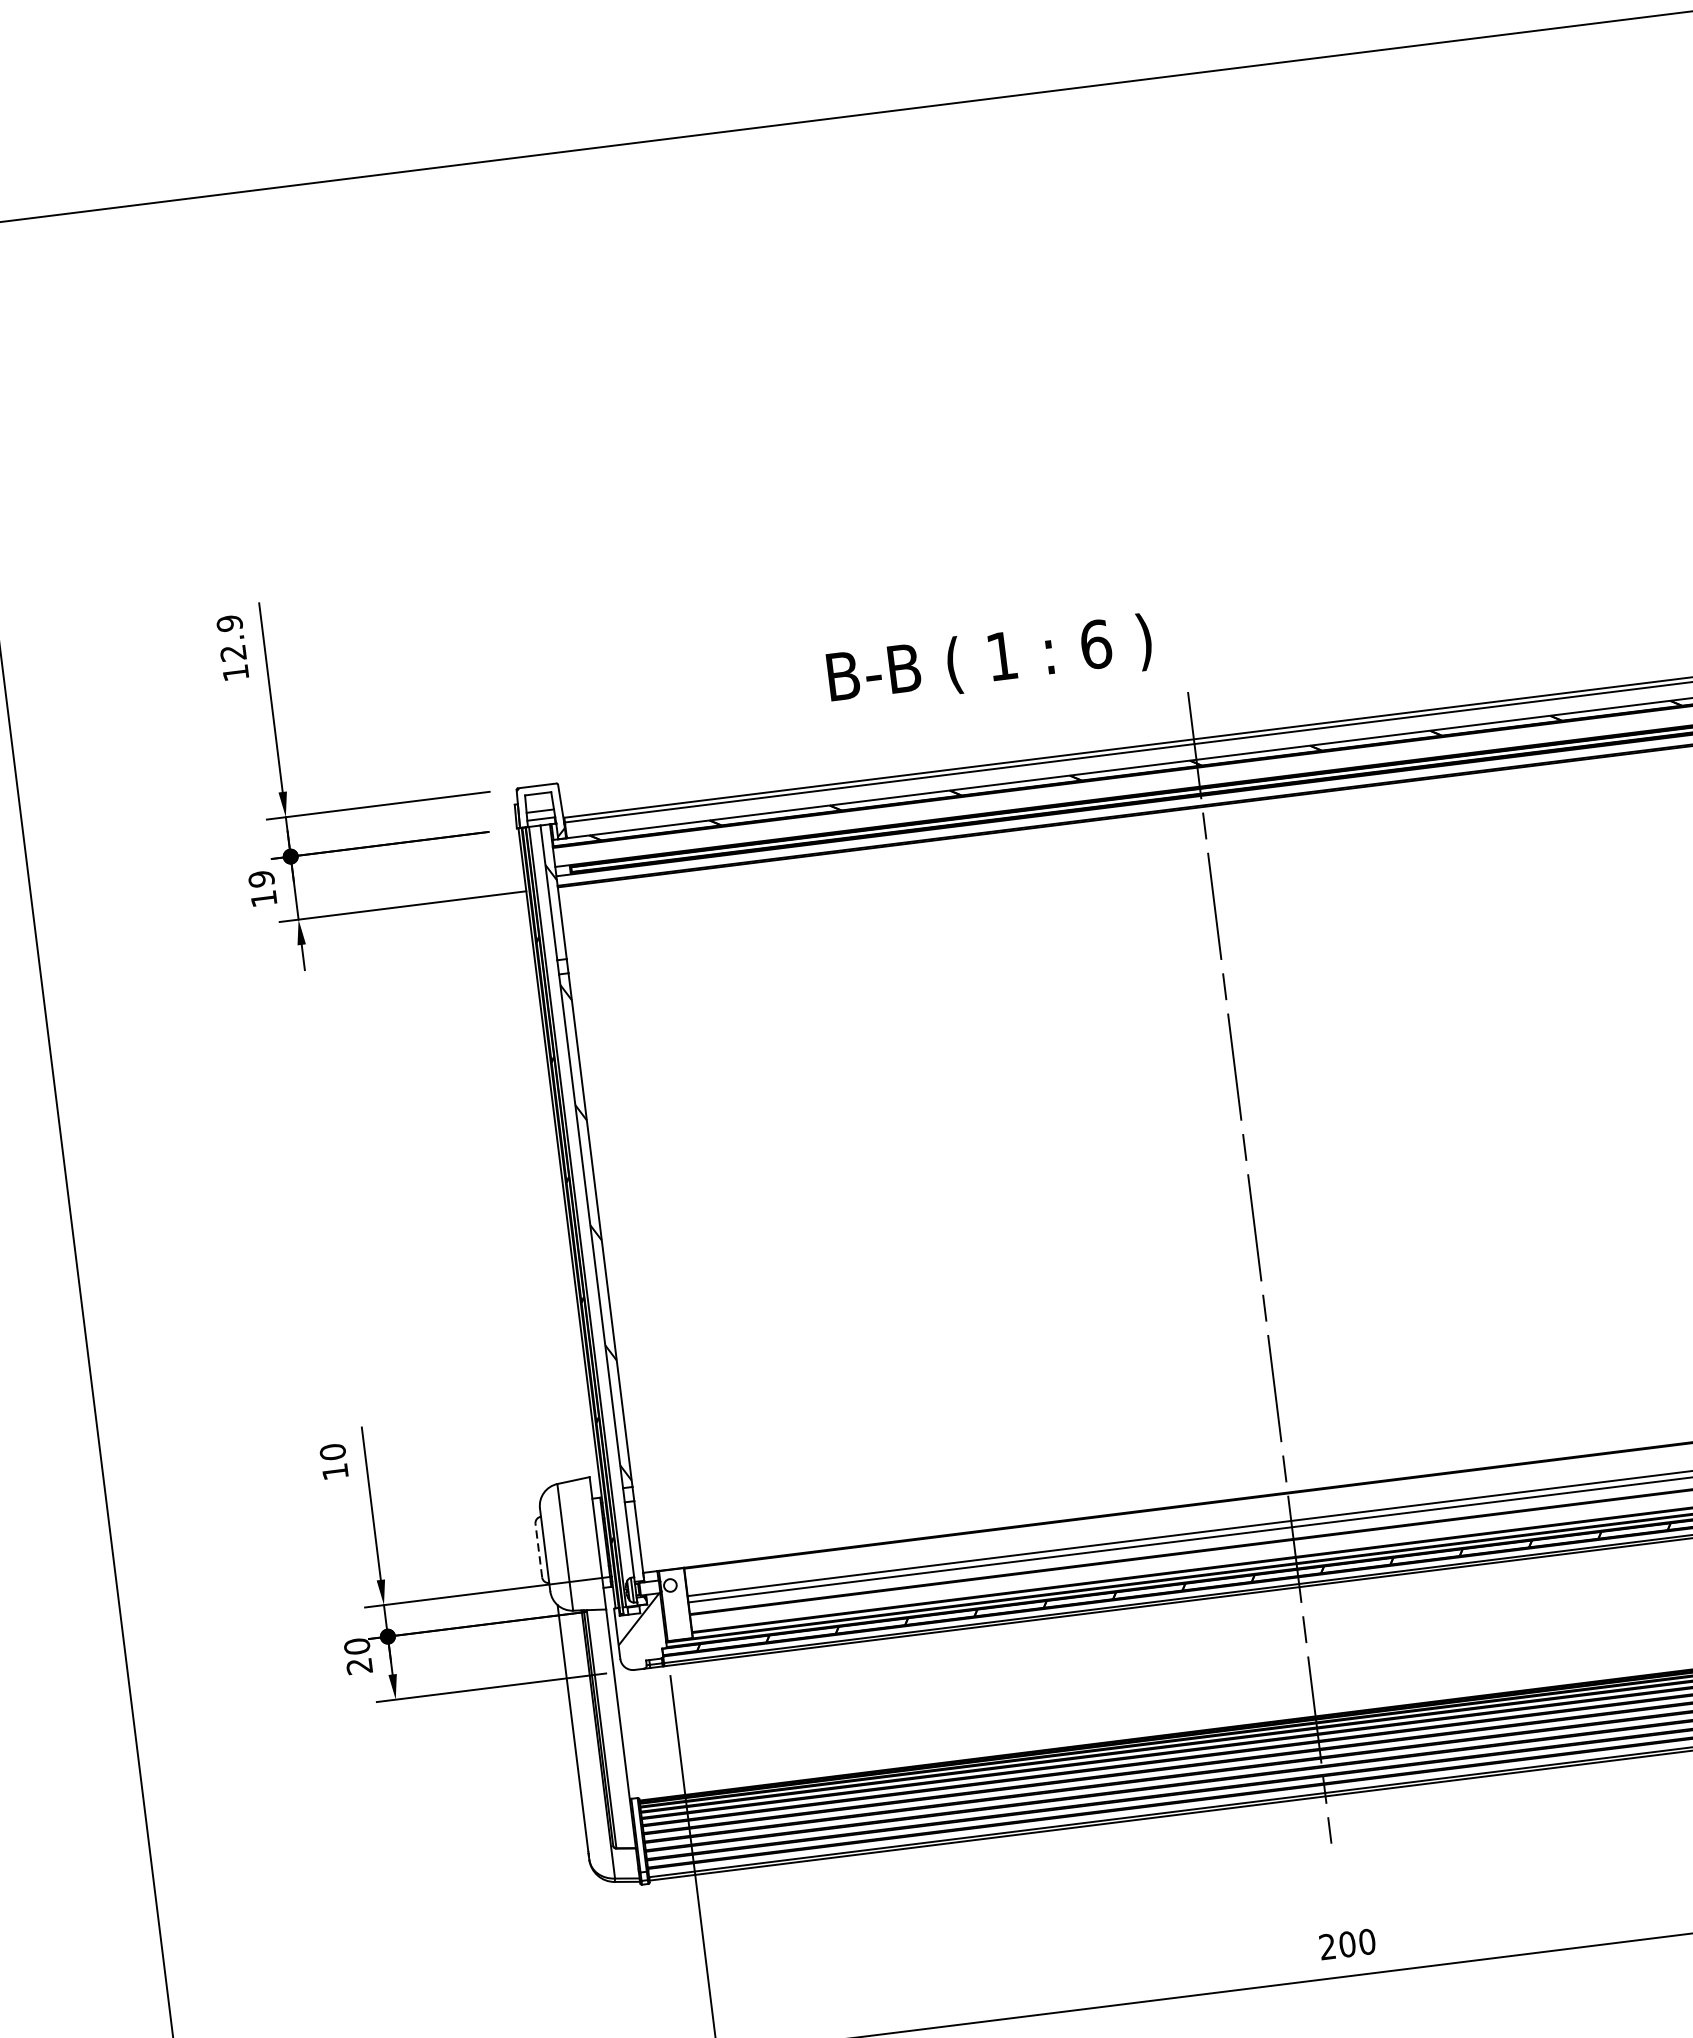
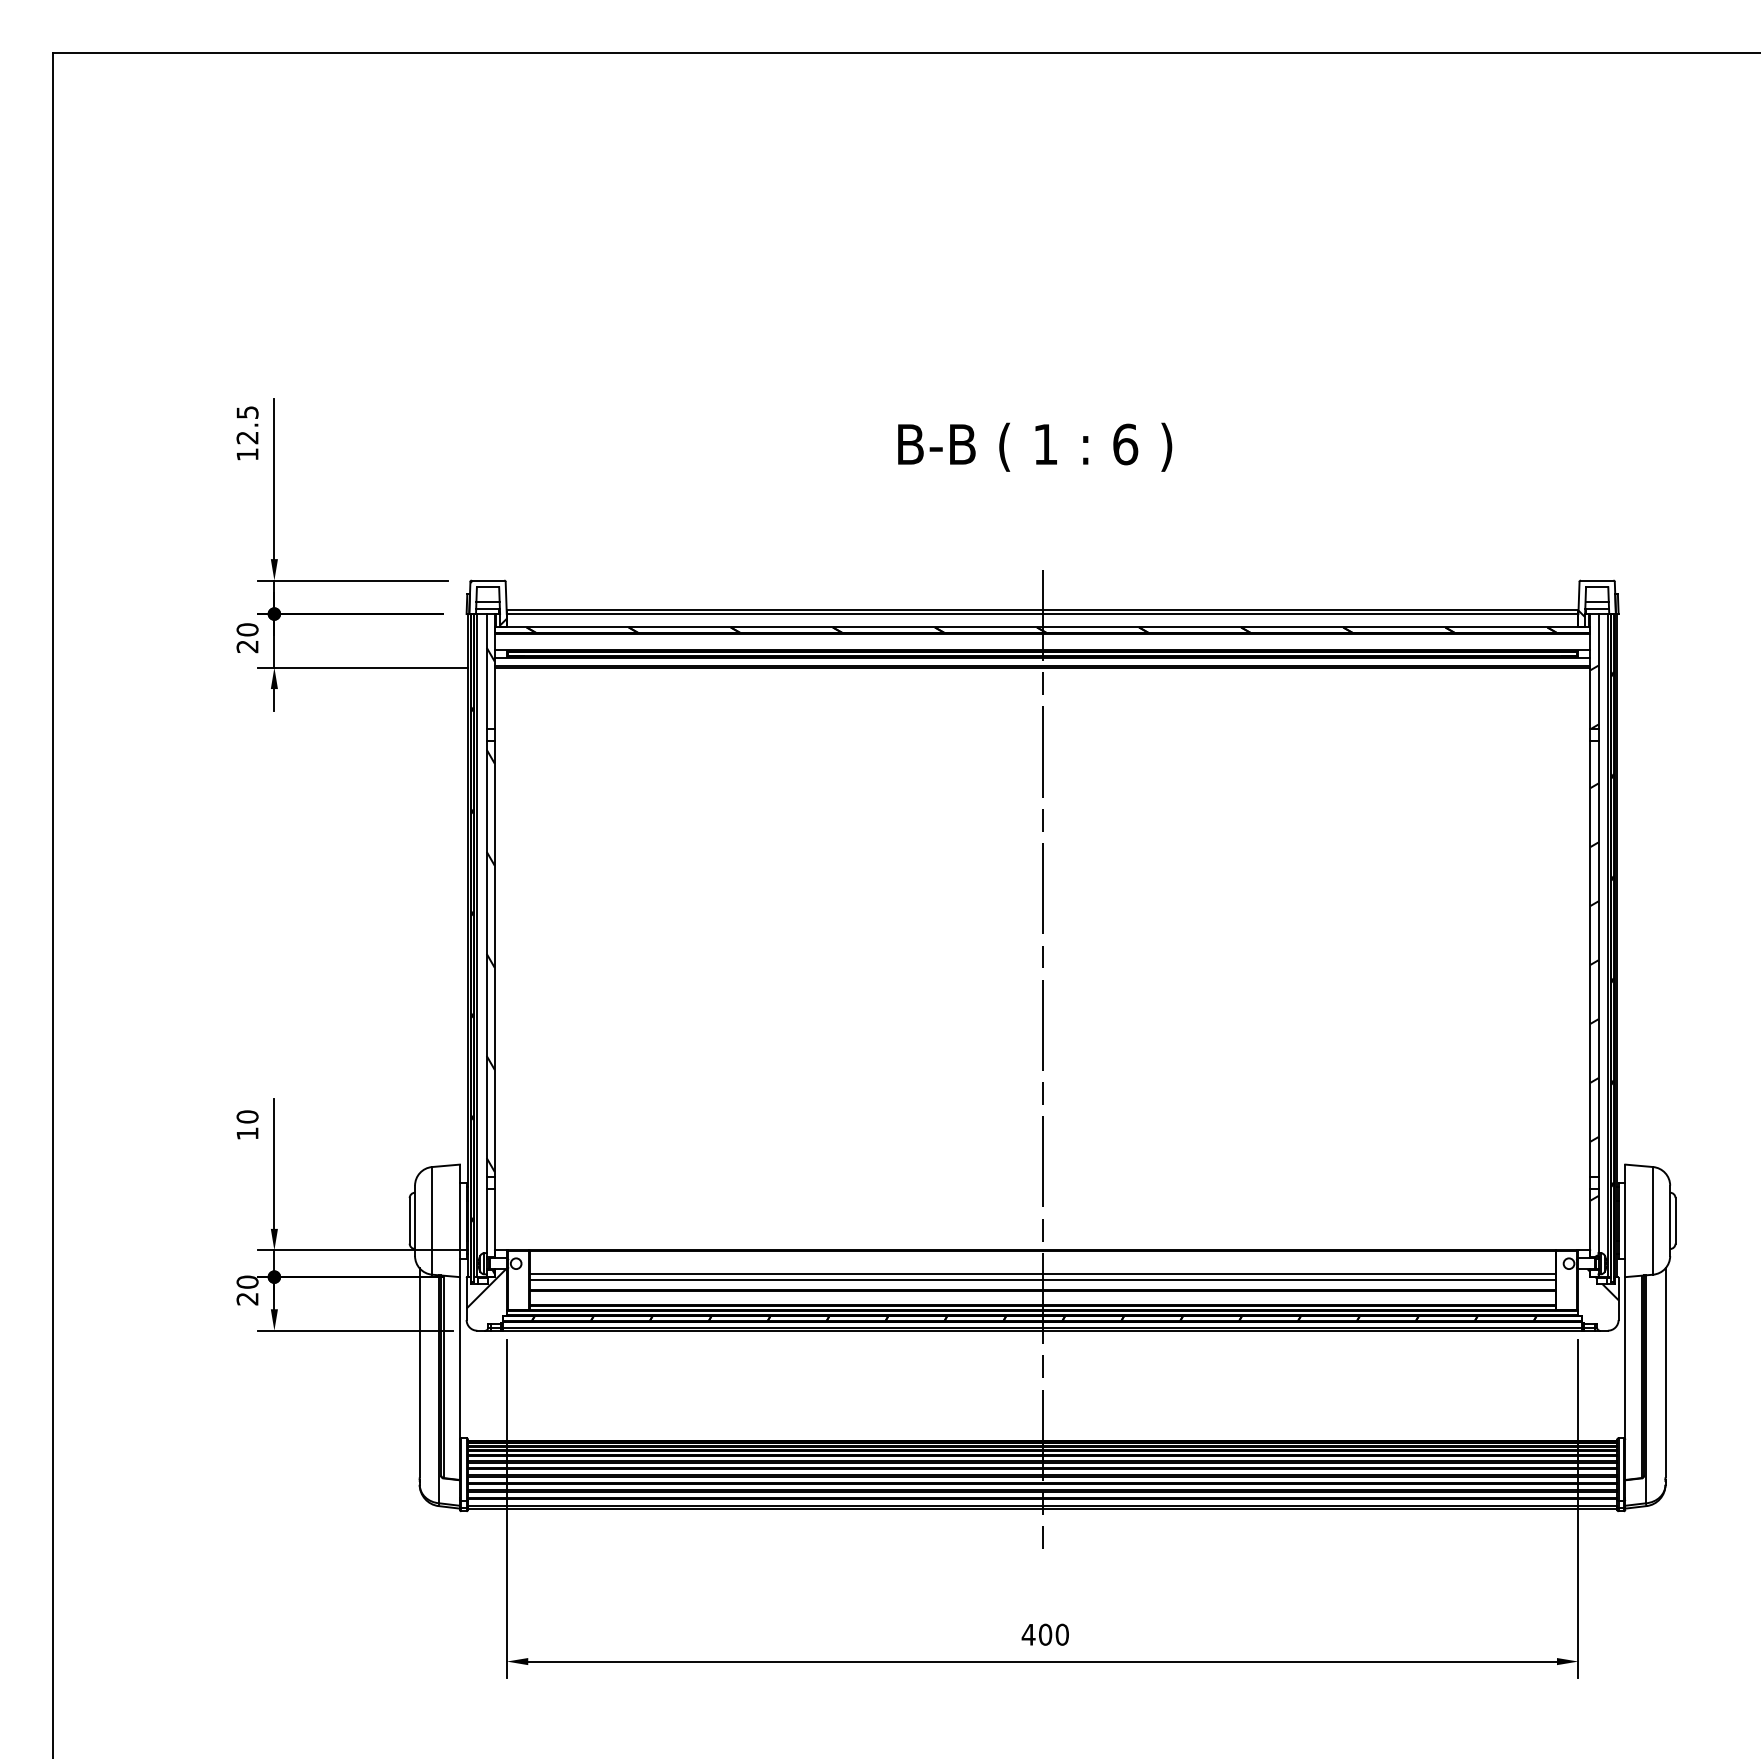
text: (229, 623) -> (247, 412), 12.9 -> 12.5
text: (990, 660) -> (1035, 446), moved
text: (262, 889) -> (247, 638), 19 -> 20
line: (538, 1550) -> (409, 1220), dashed -> solid
text: (1327, 1946) -> (1028, 1634), 200 -> 400

